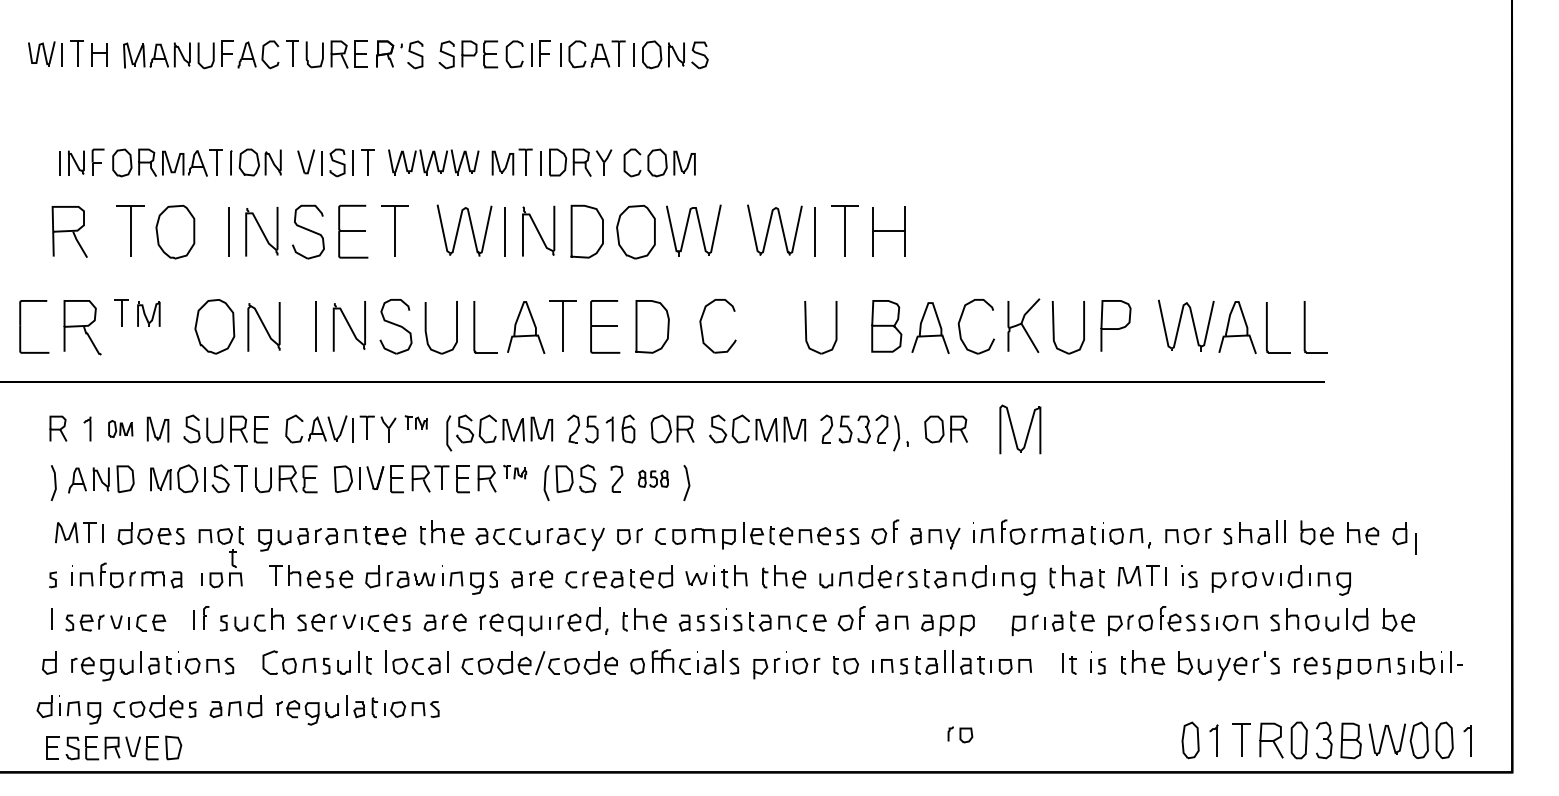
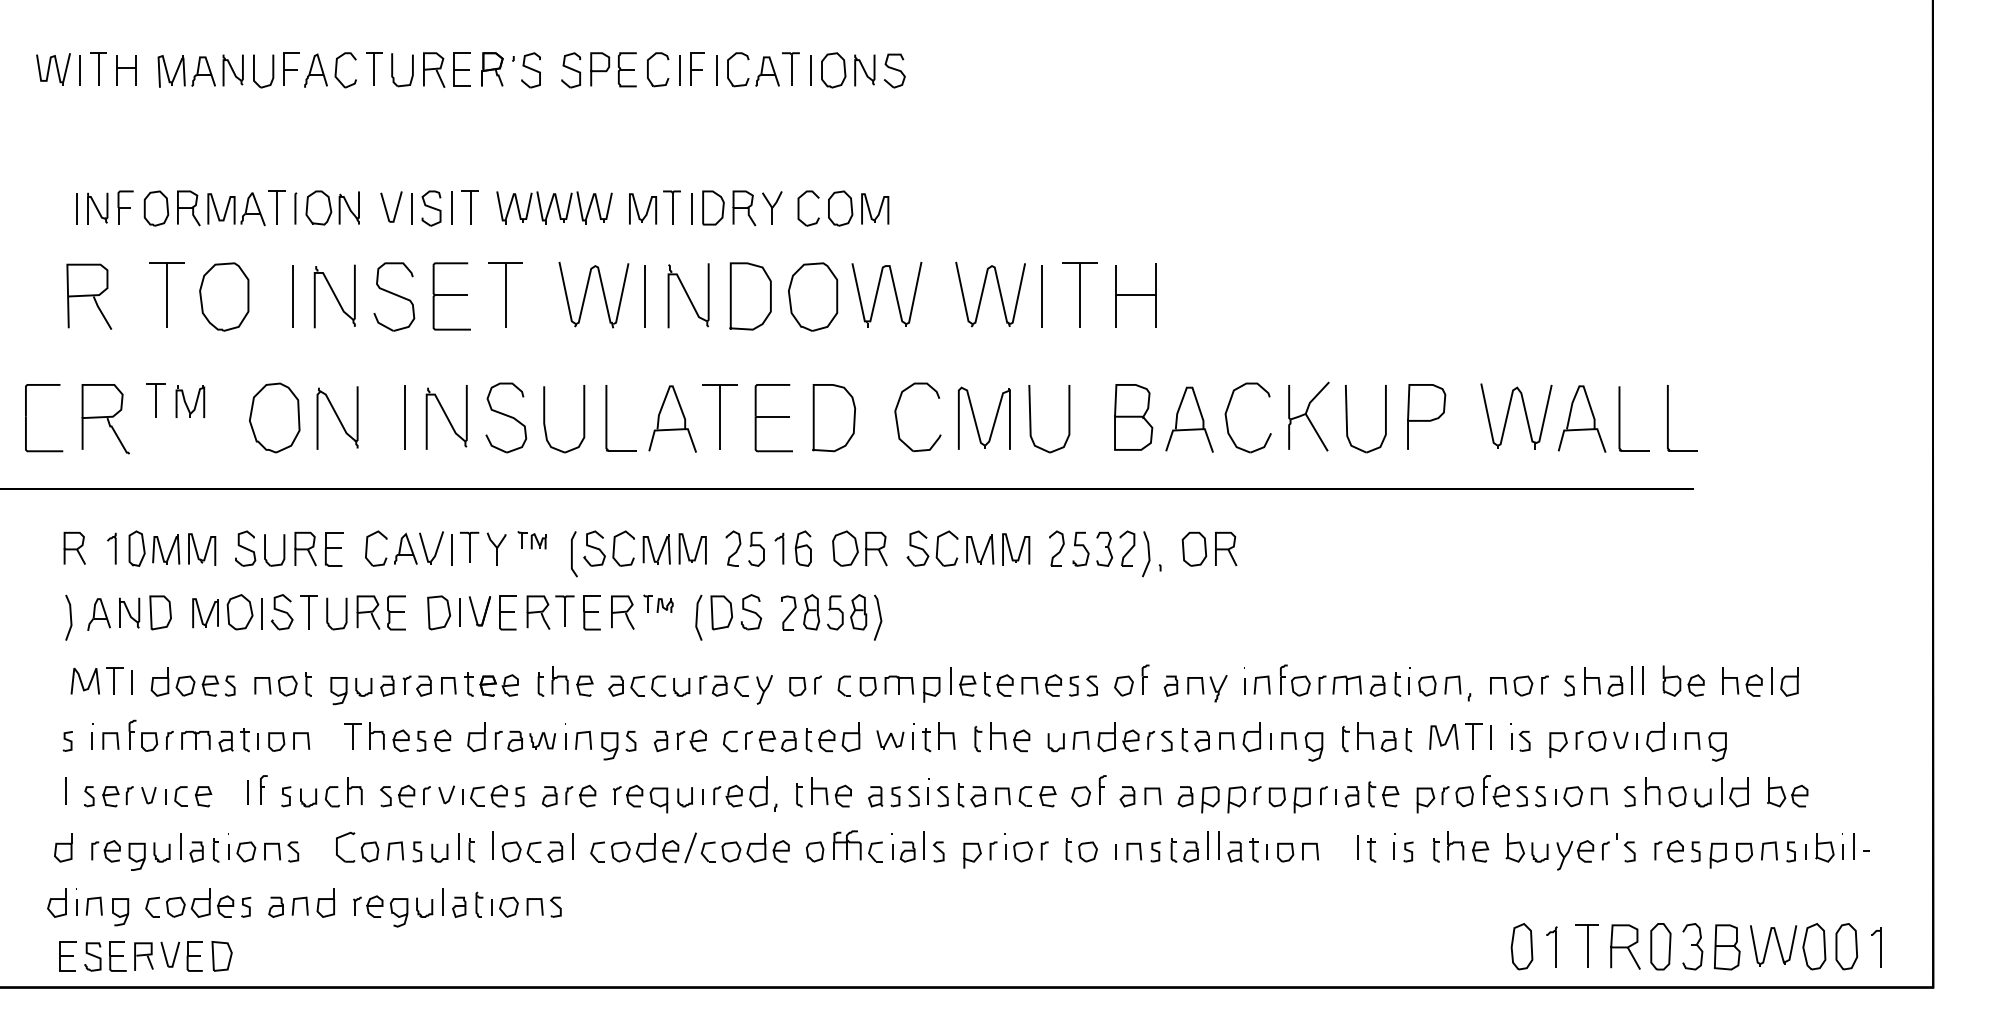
part: (120, 428) -> (154, 548), size x1.67
part: (1014, 432) -> (976, 421), moved
part: (653, 478) -> (835, 612), size x1.67
line: (1416, 543) -> (1771, 680), moved
part: (232, 558) -> (244, 740), moved
part: (960, 734) -> (1269, 796), moved

